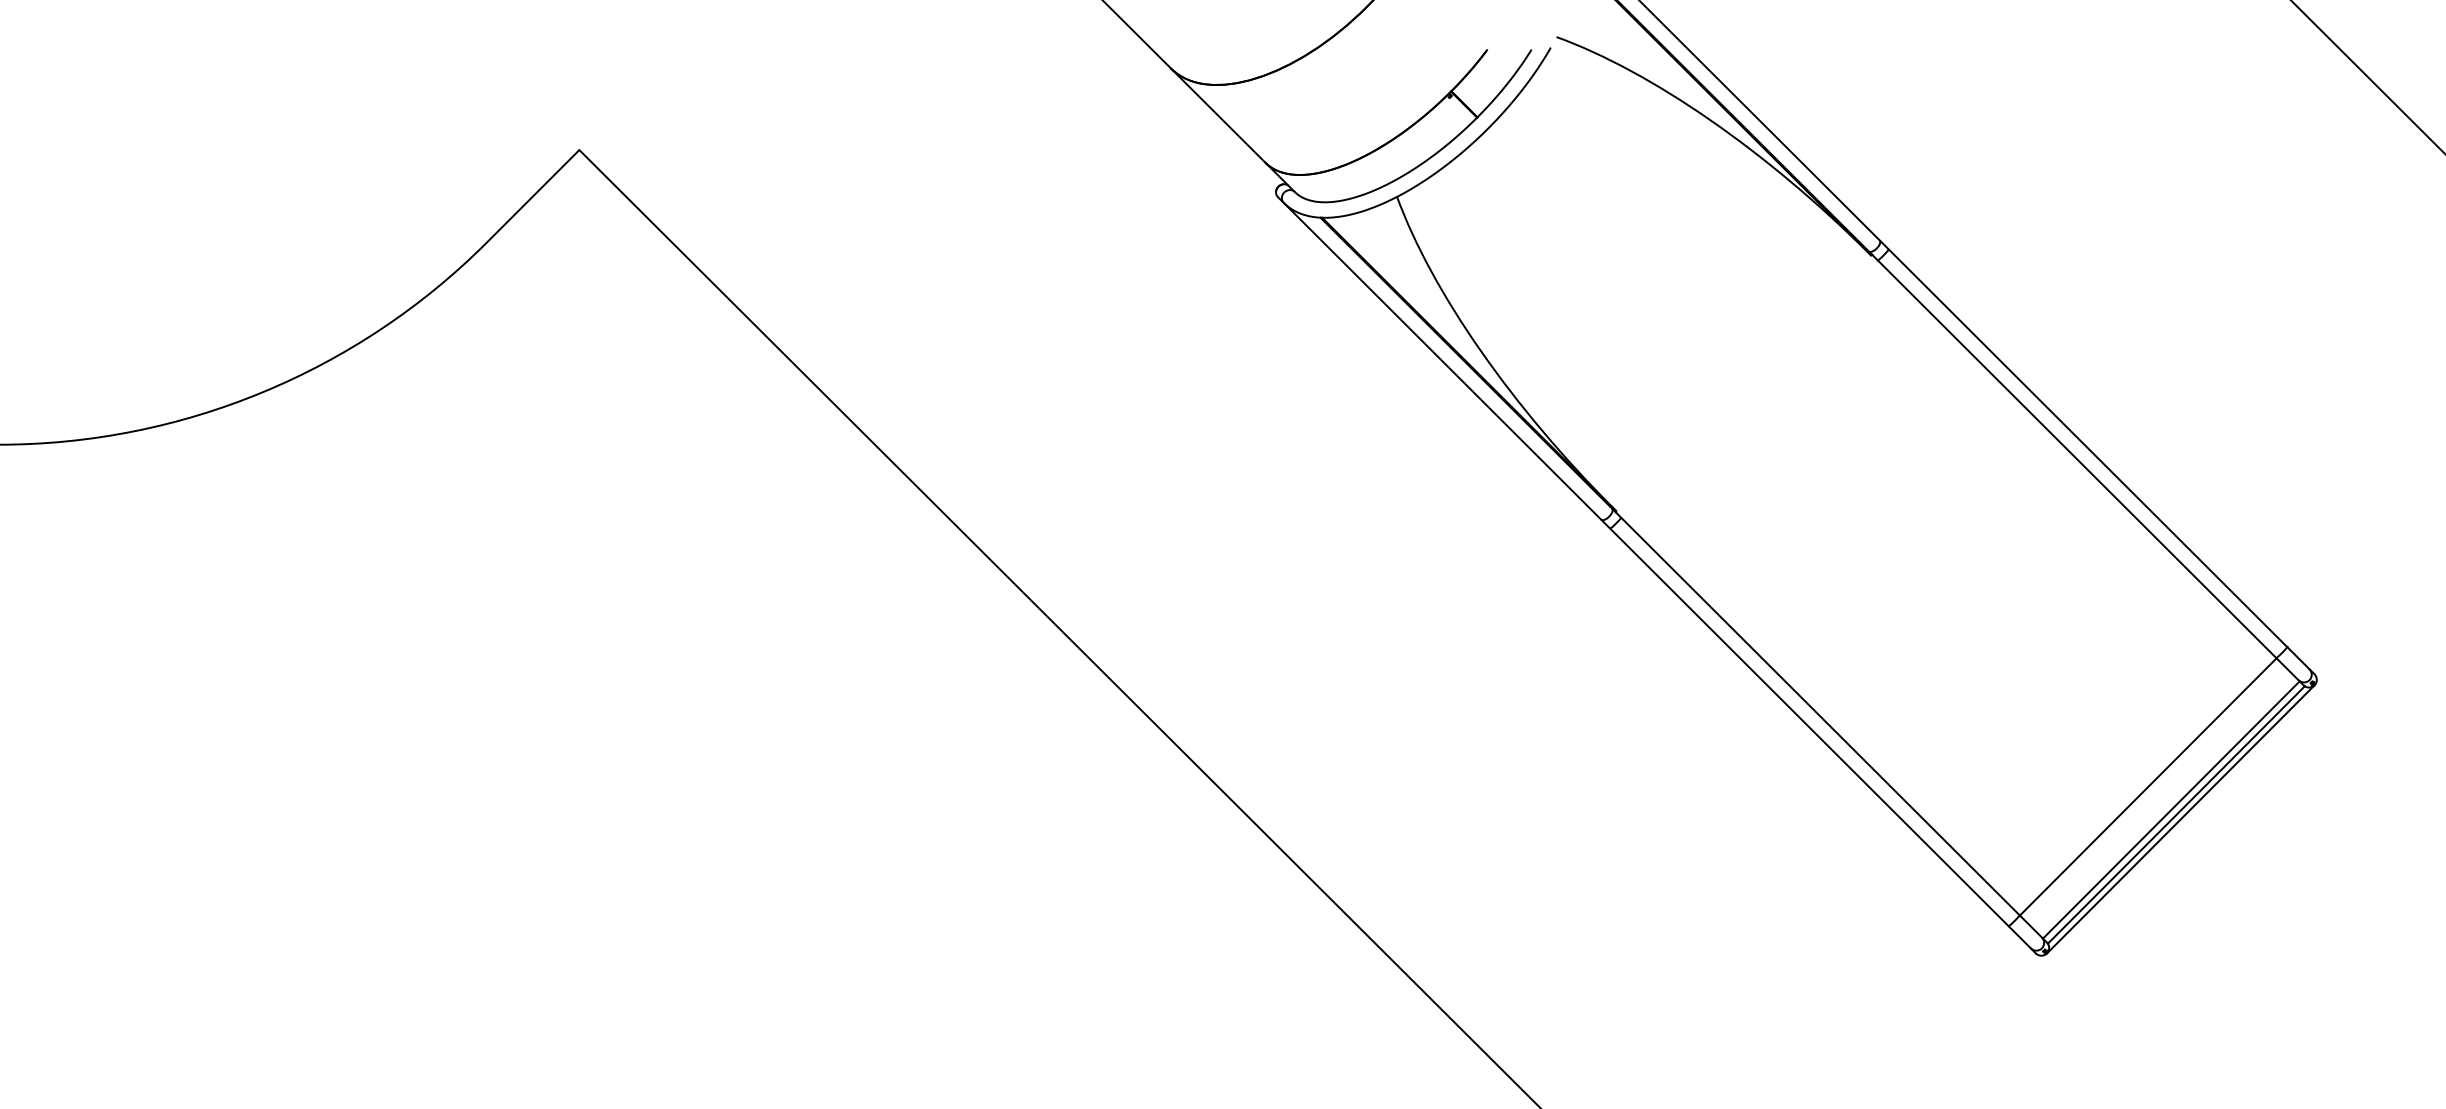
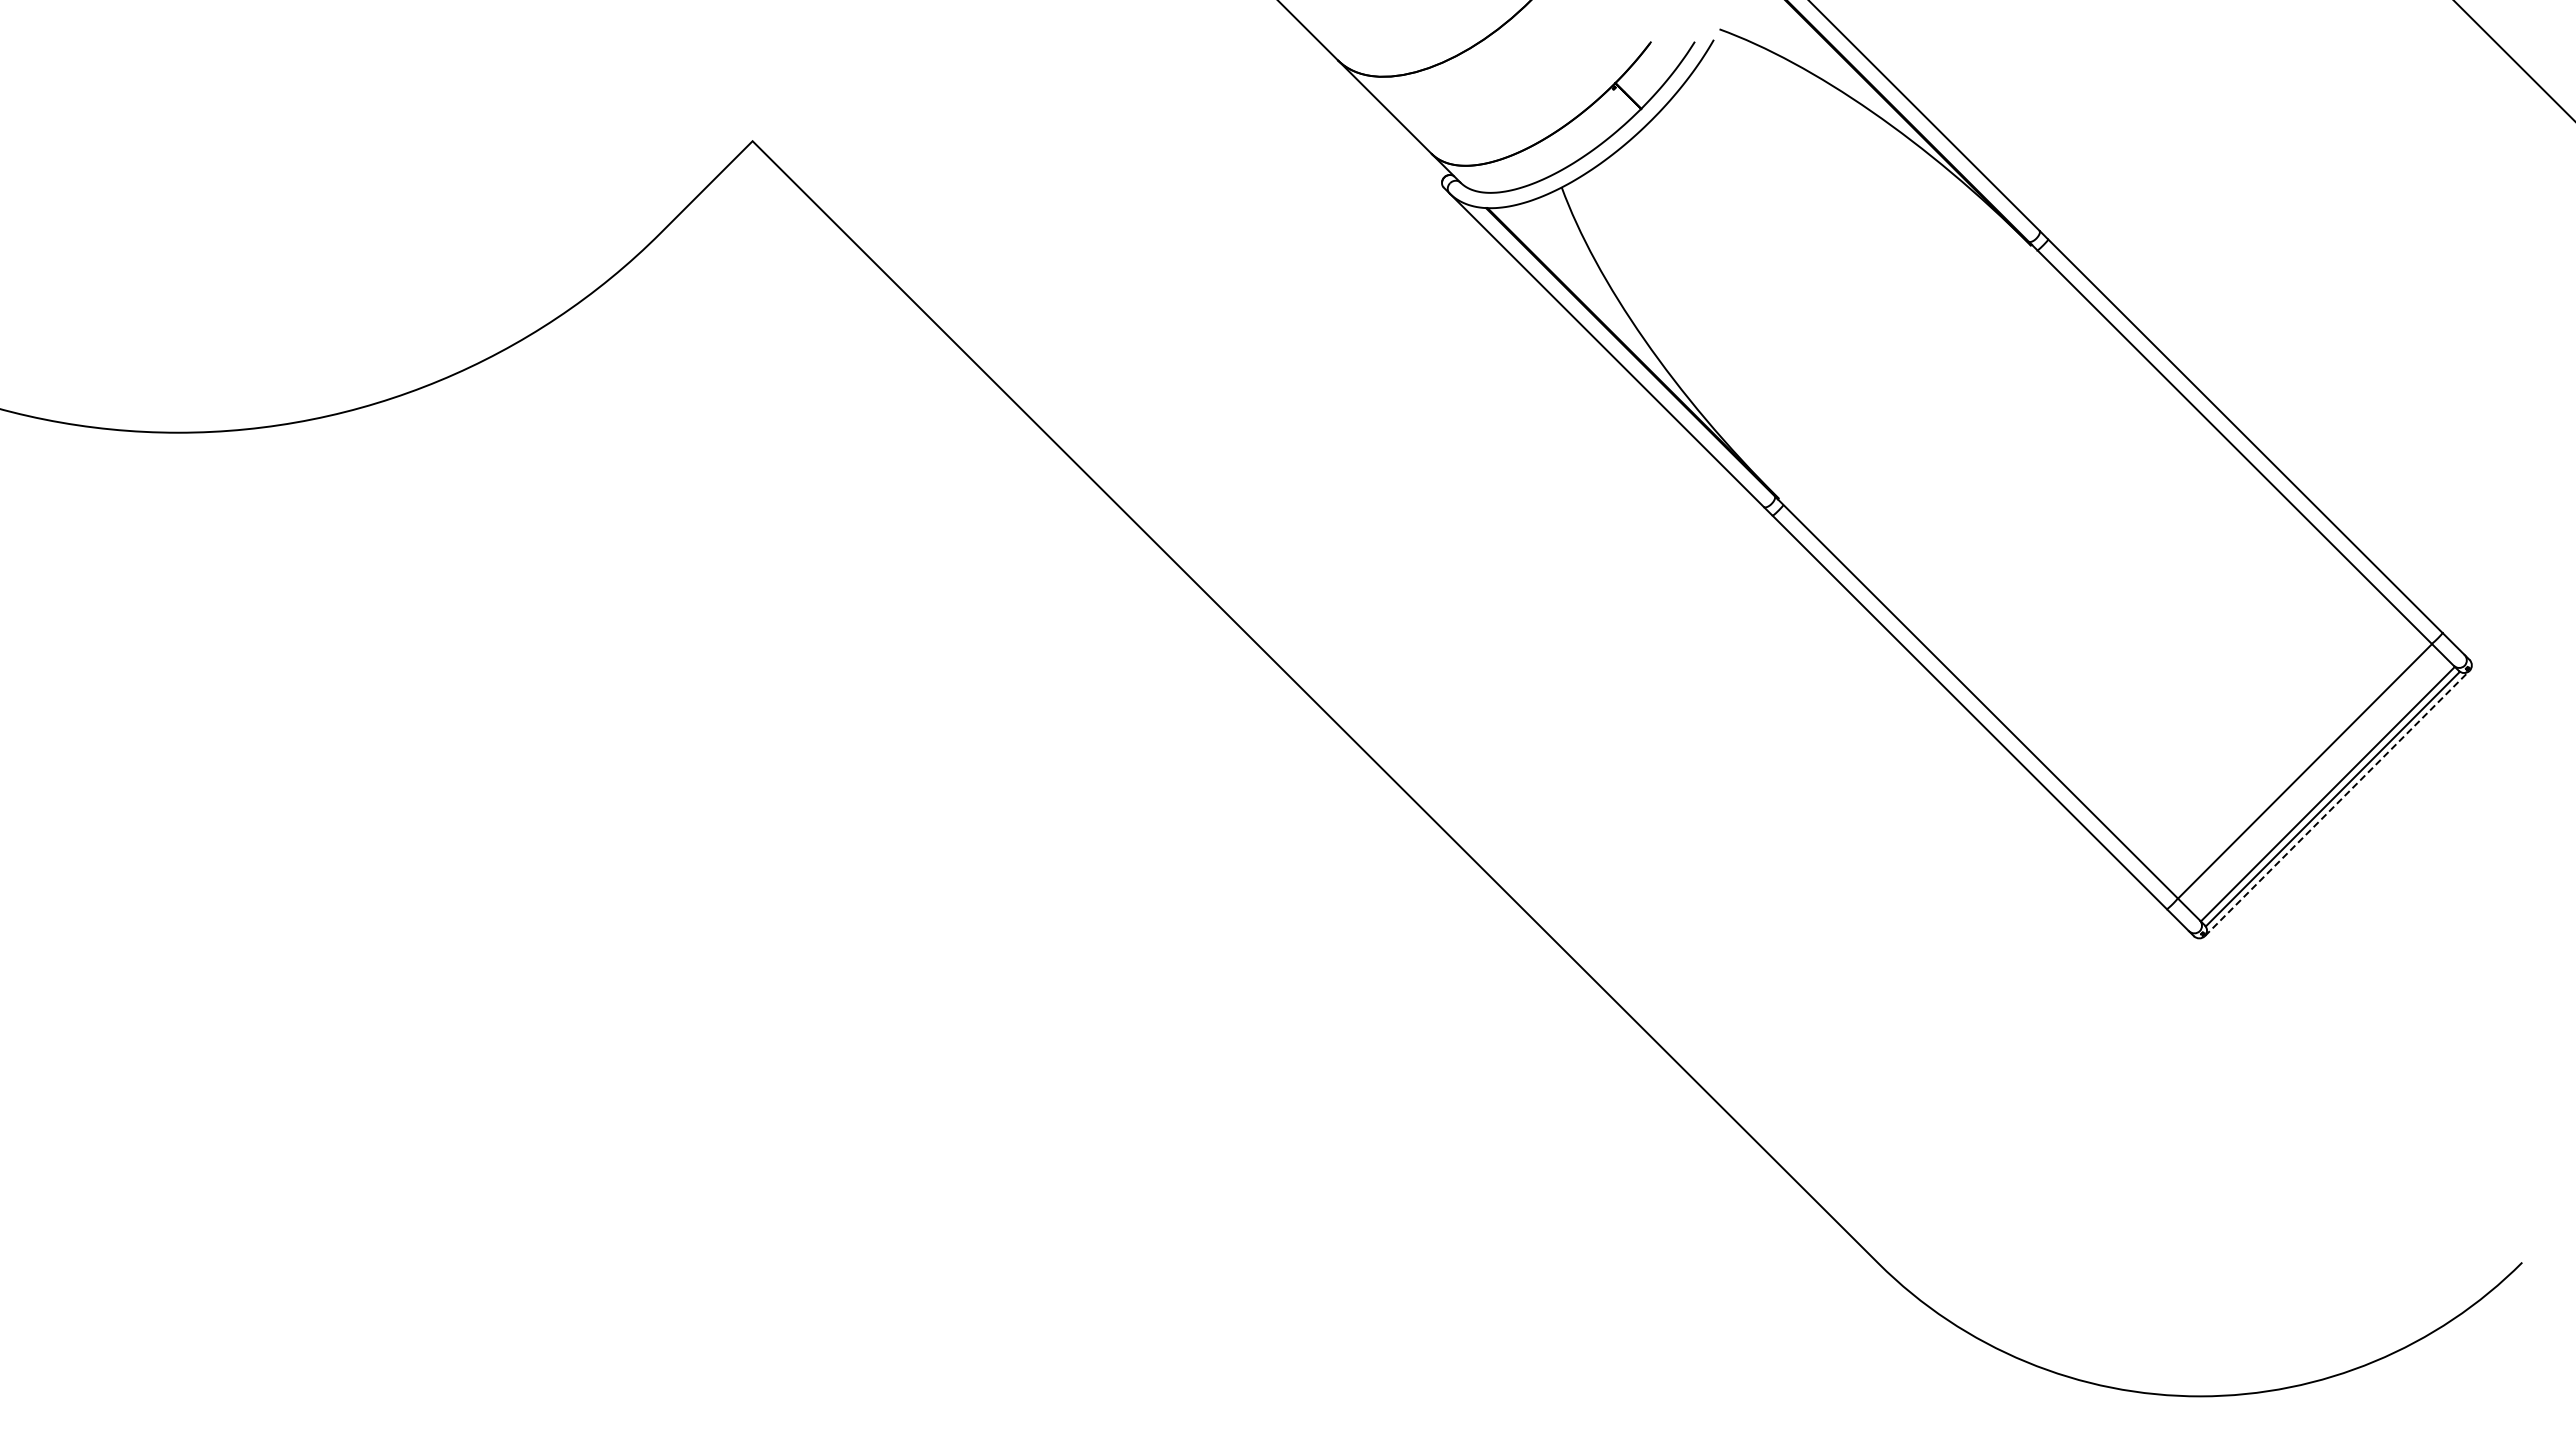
line: (2181, 819) -> (2337, 803), solid -> dashed

